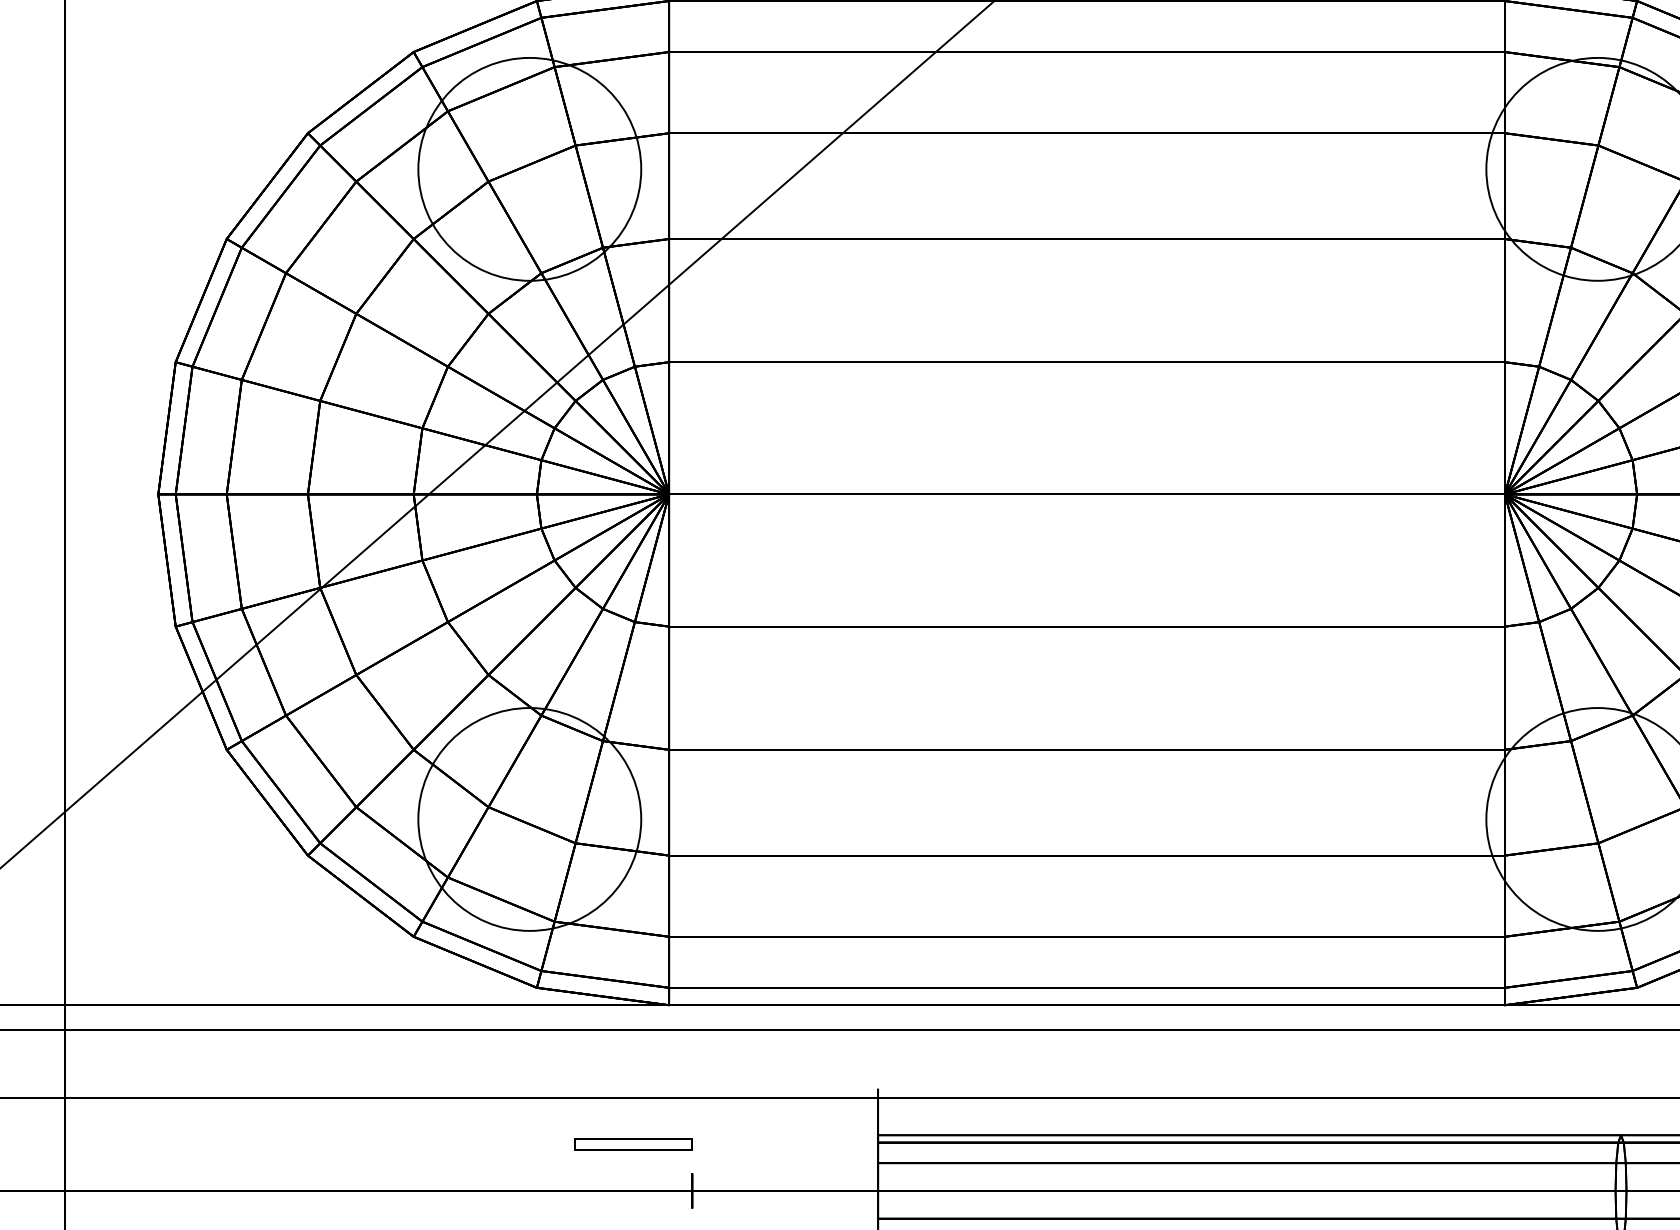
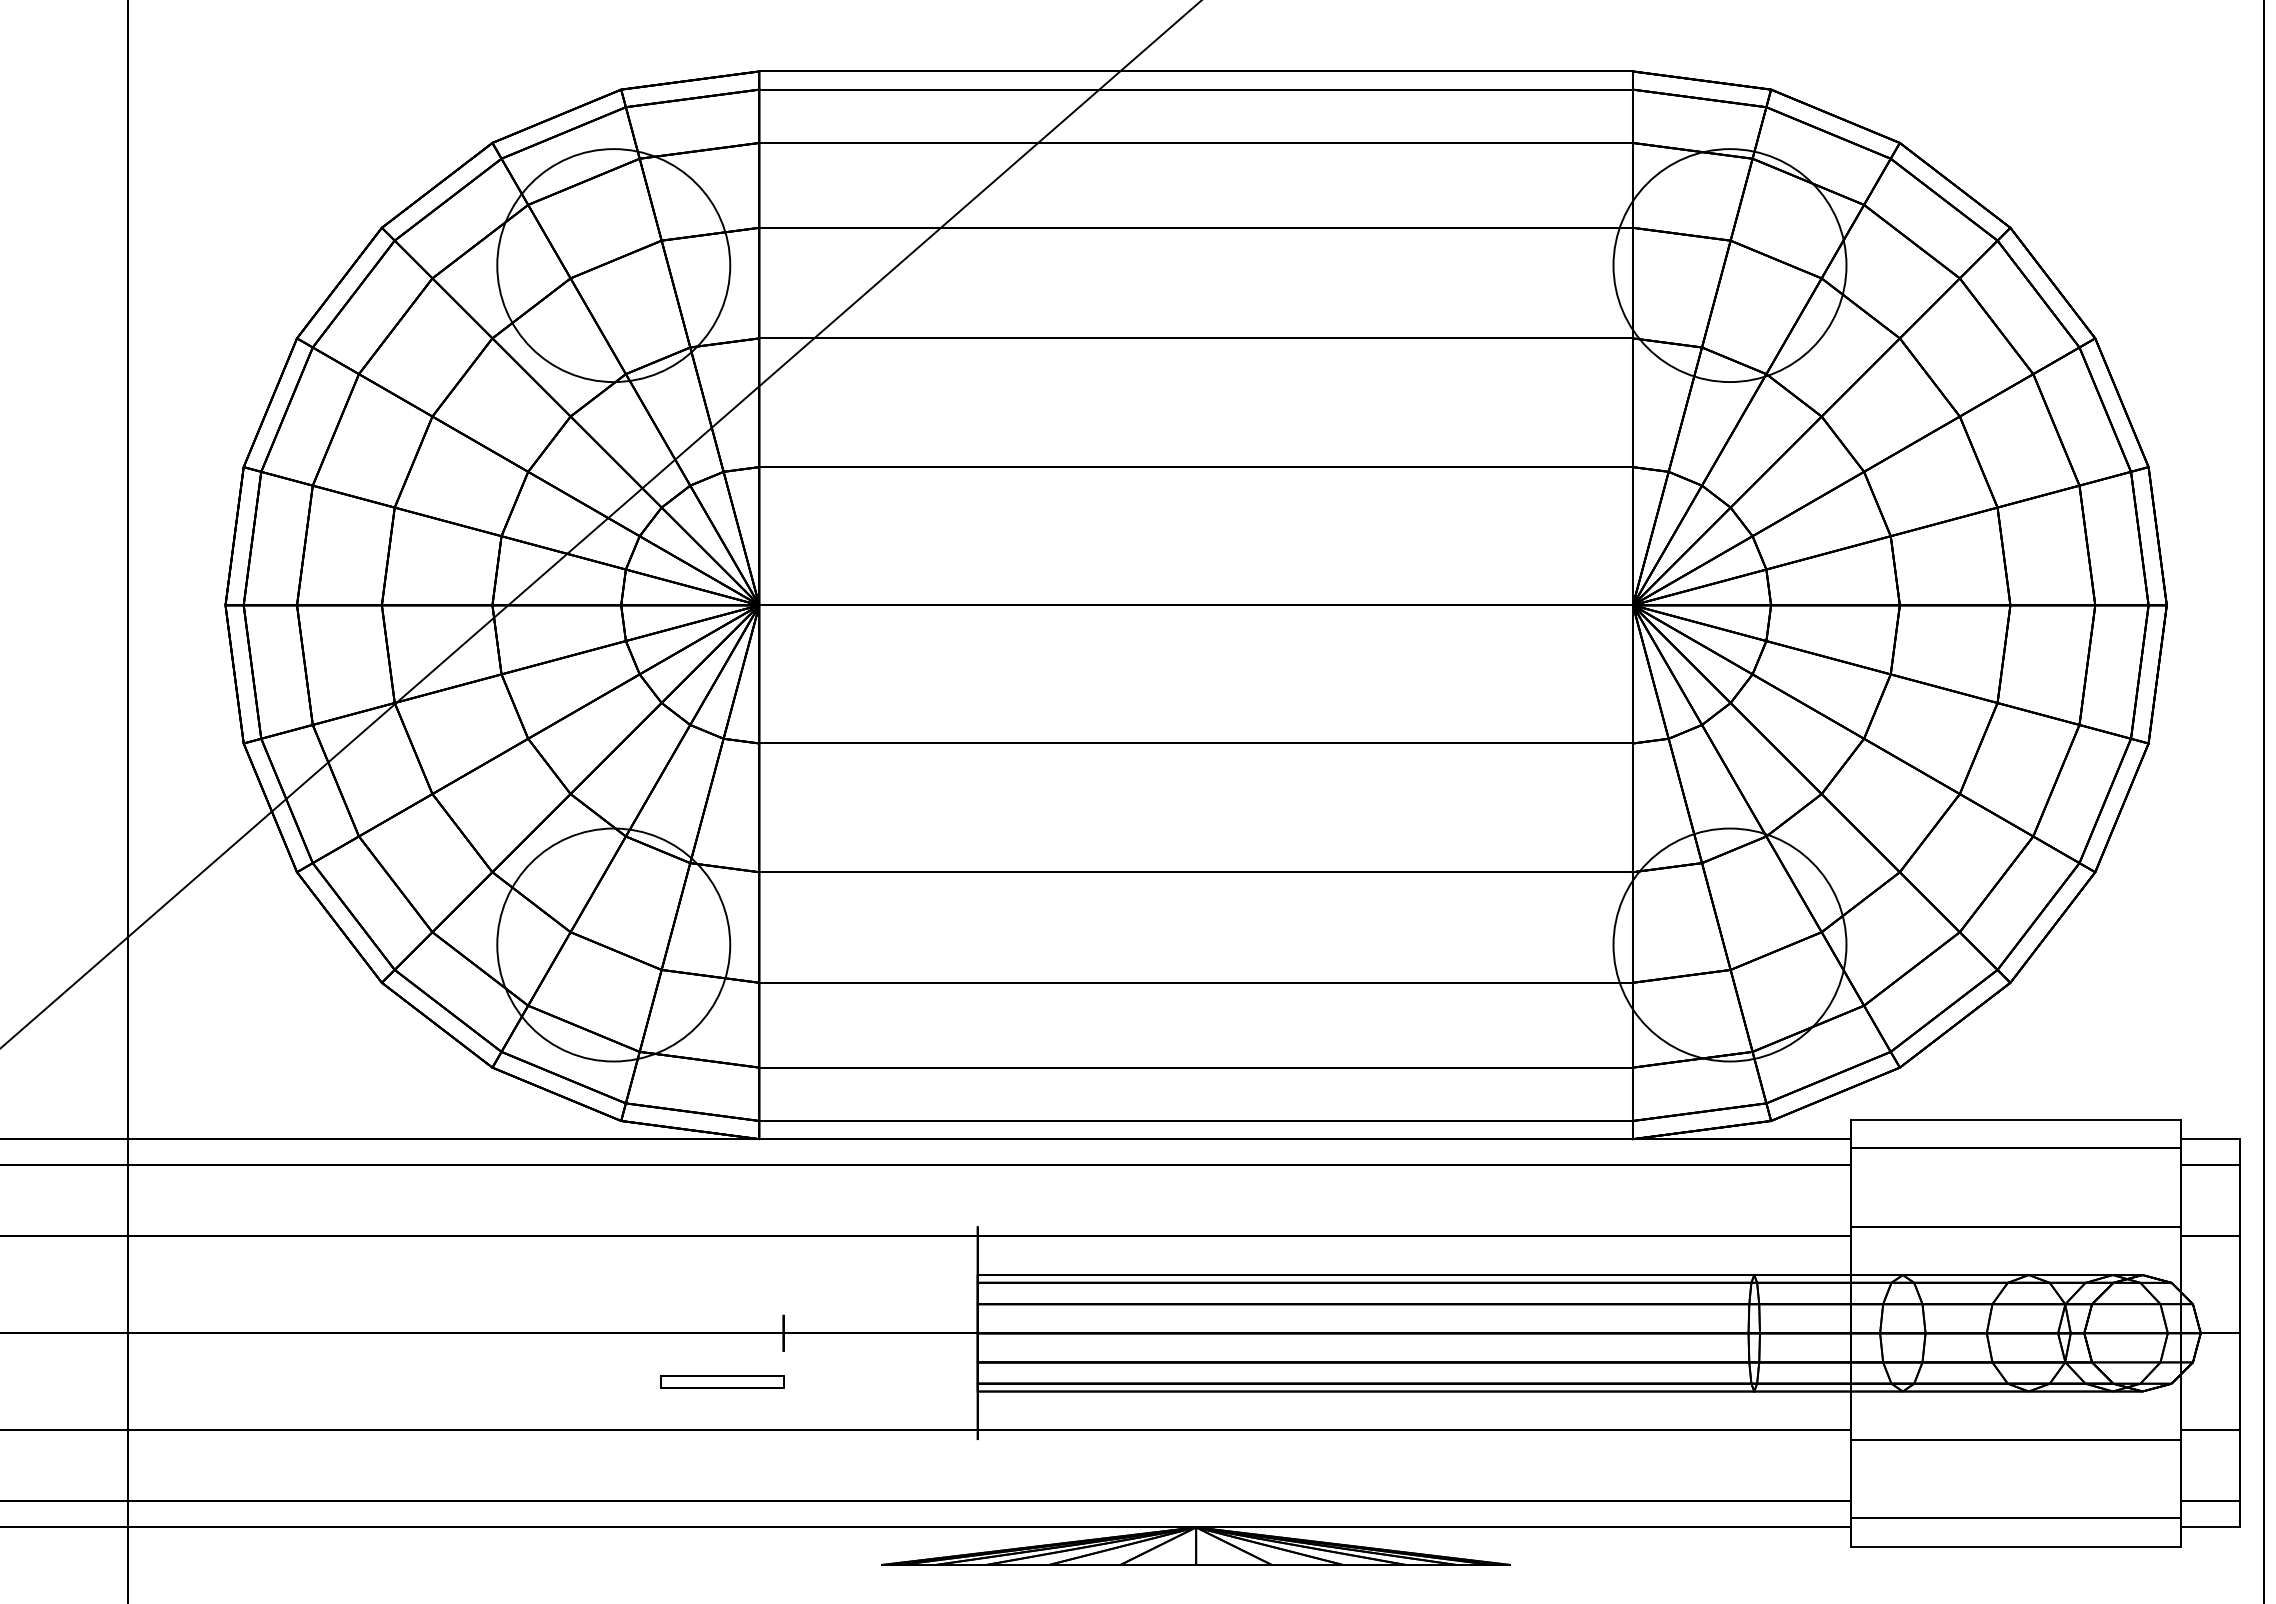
part: (633, 1144) -> (722, 1284), removed

